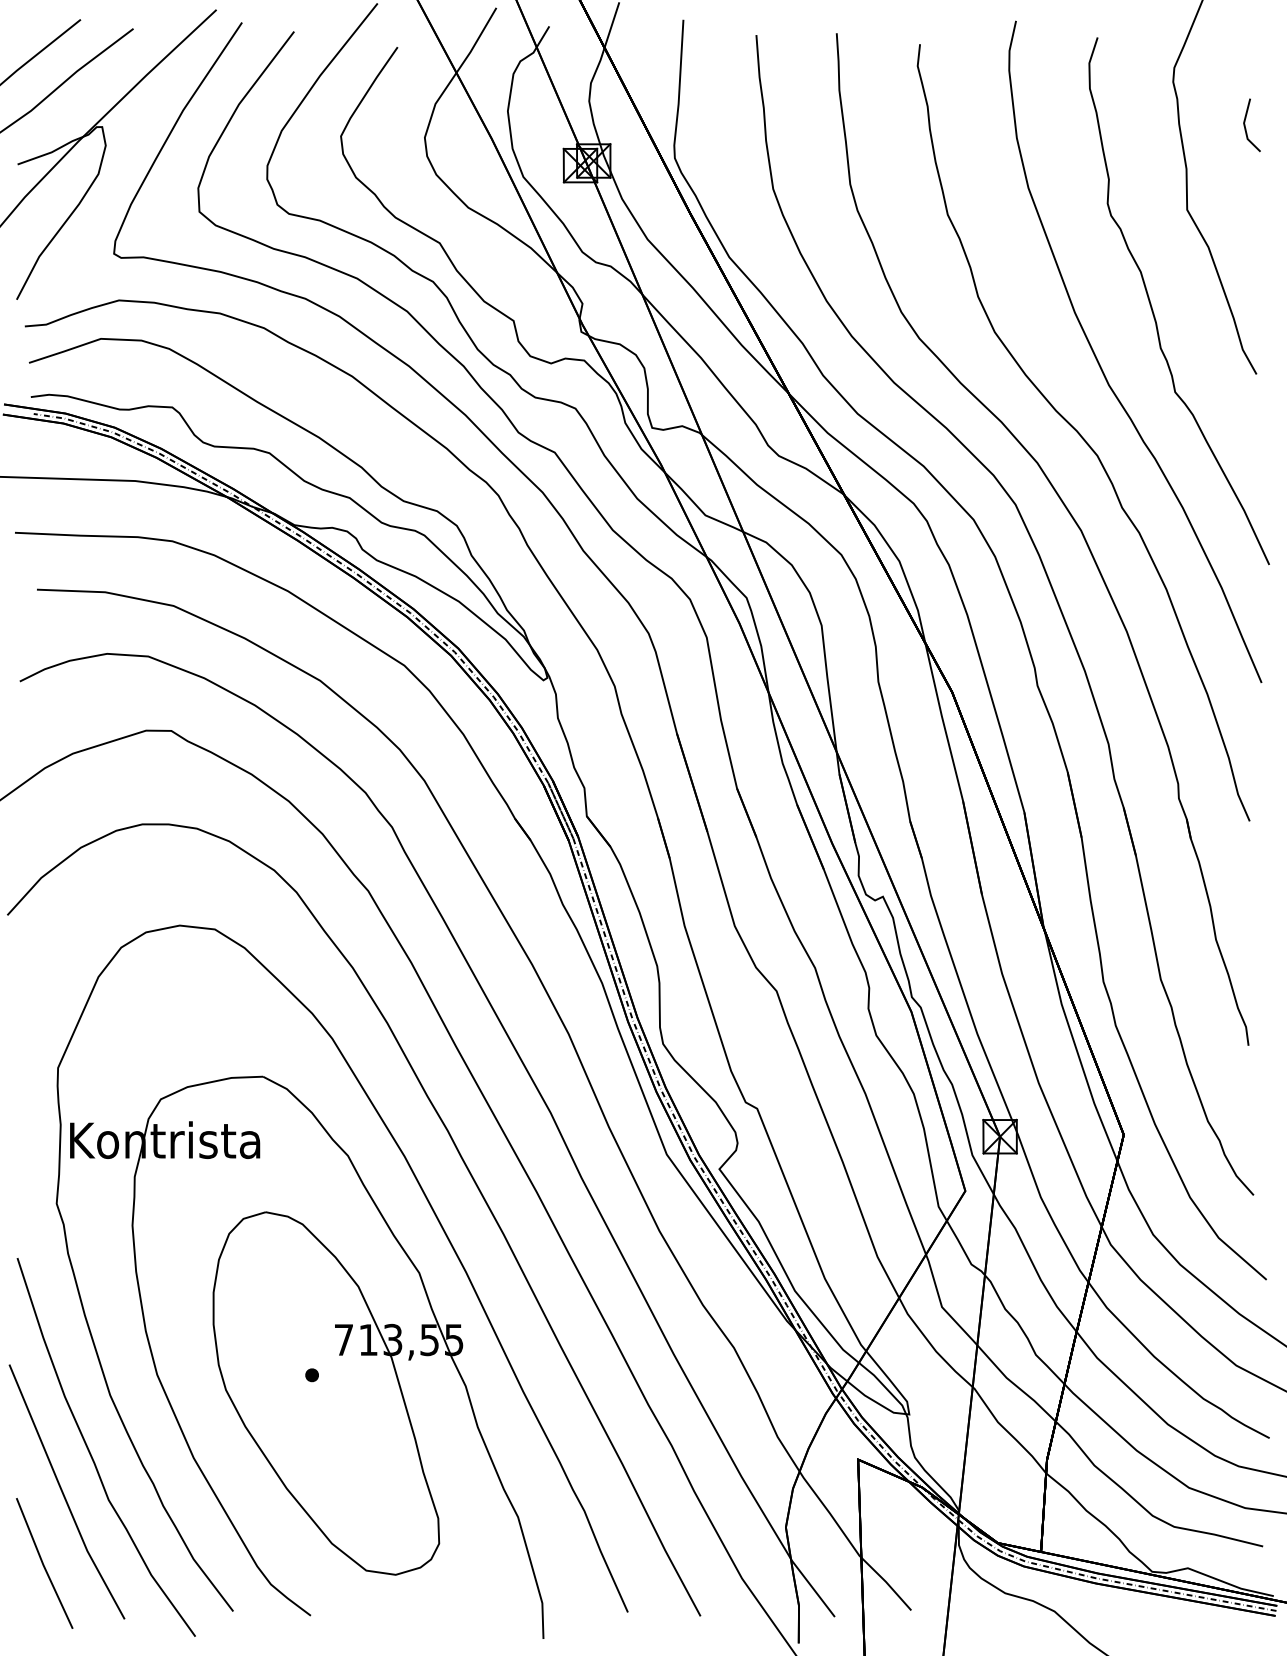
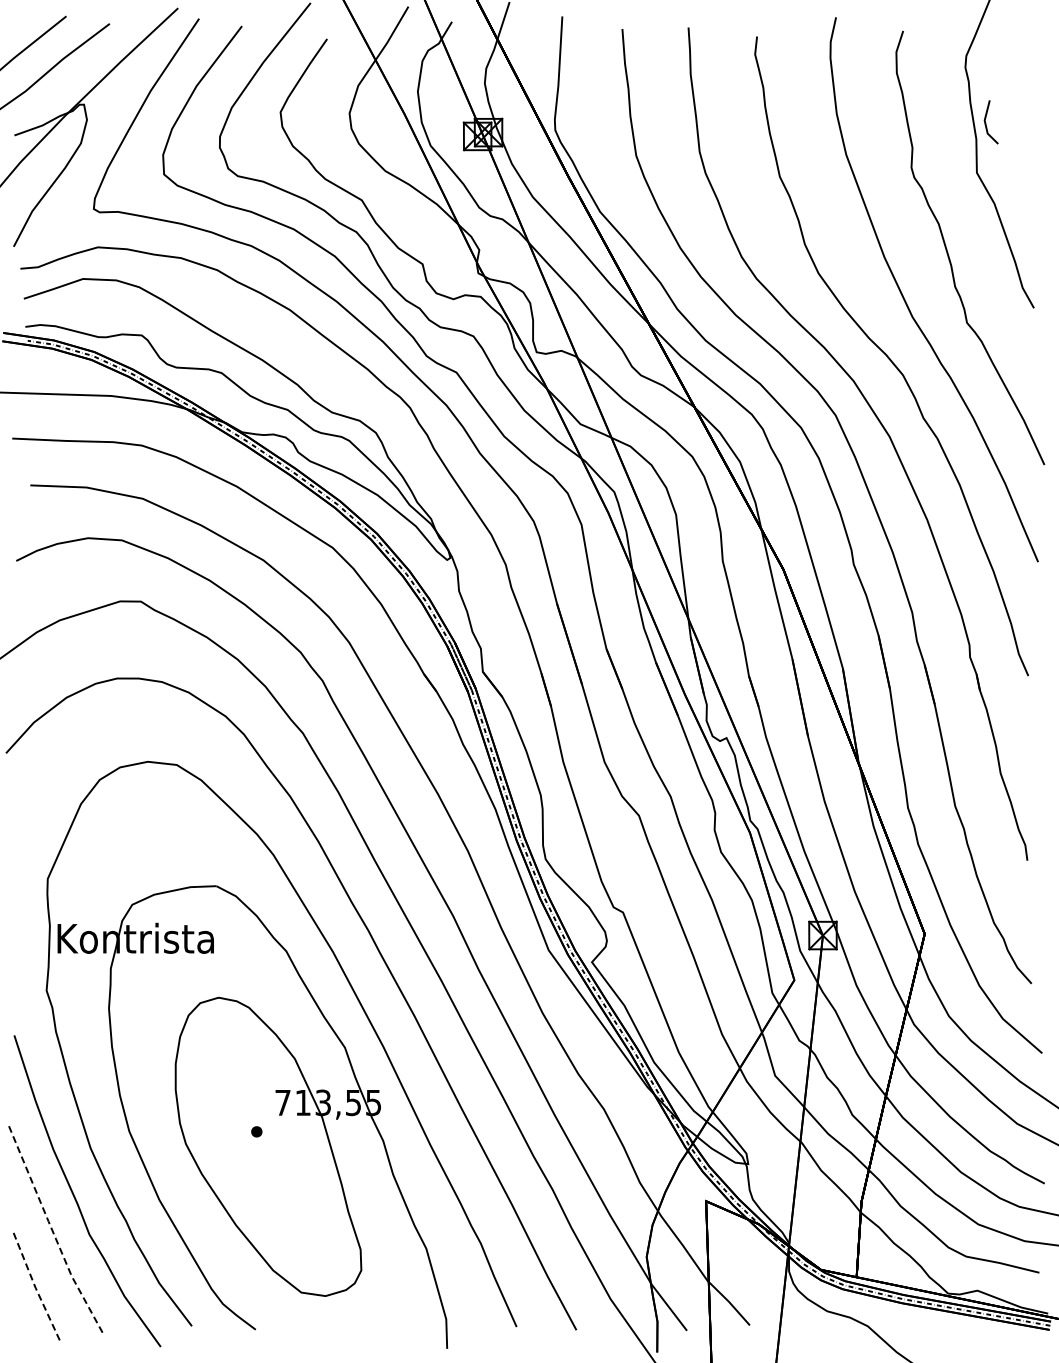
line: (1246, 125) -> (986, 122), moved
line: (62, 1492) -> (51, 1228), solid -> dashed
line: (43, 1565) -> (35, 1288), solid -> dashed

